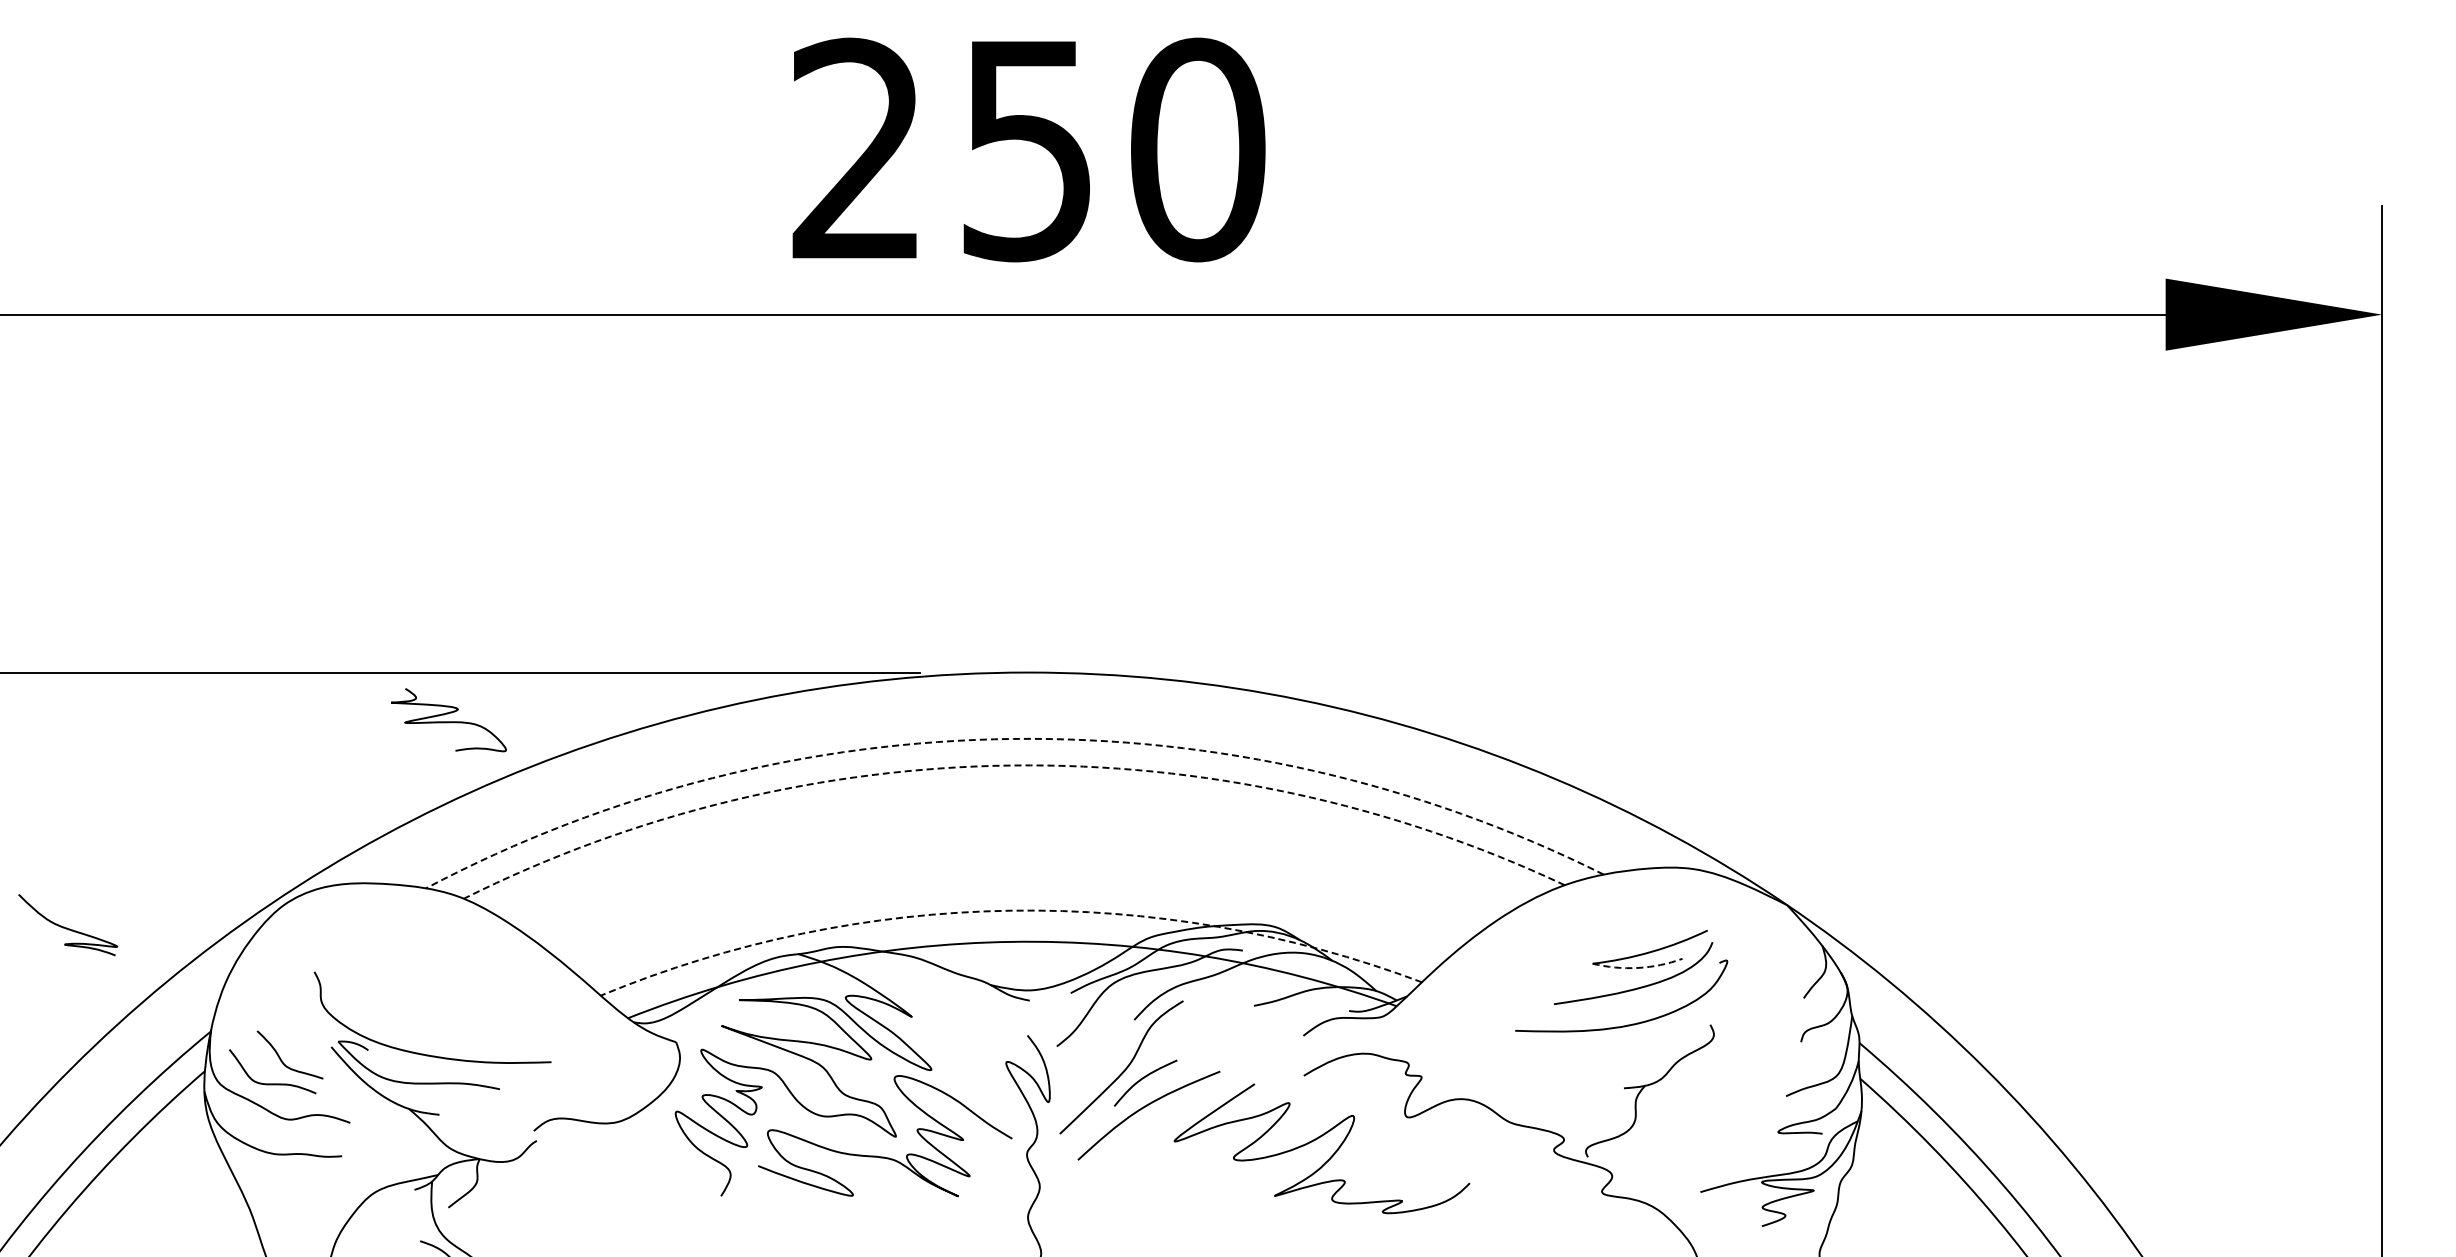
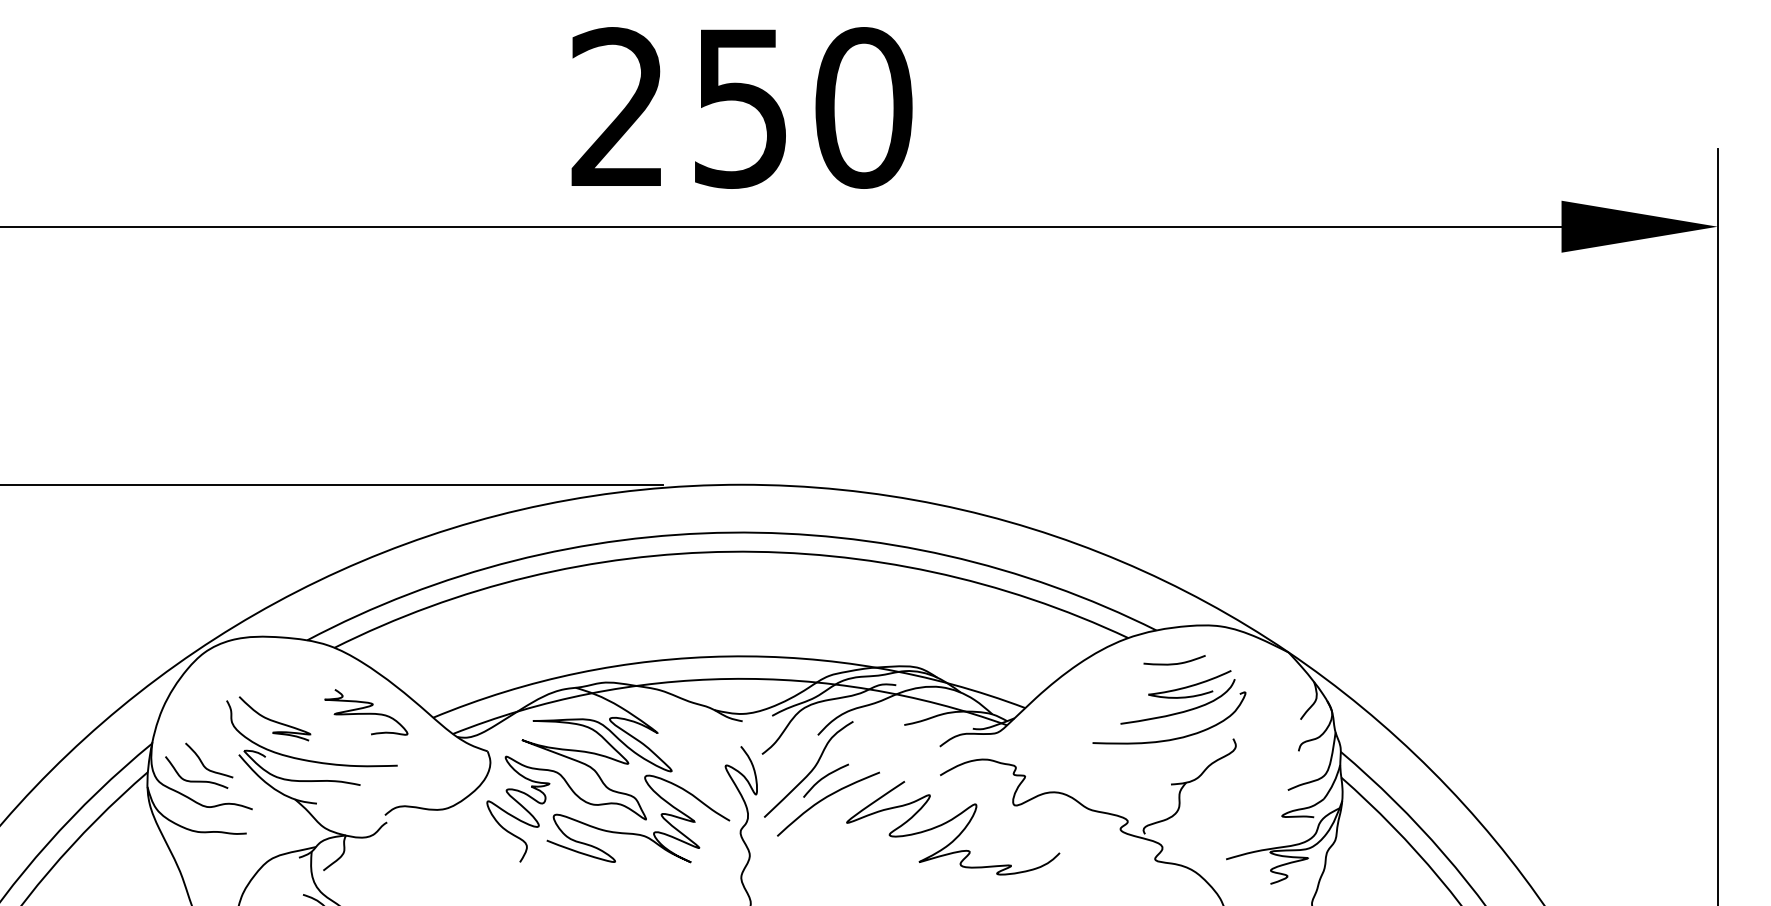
curve: (448, 721) -> (366, 713), moved
arc: (1013, 738) -> (730, 532), dashed -> solid
arc: (1012, 765) -> (730, 551), dashed -> solid
arc: (1010, 910) -> (728, 656), dashed -> solid
curve: (1629, 920) -> (1174, 663), added
curve: (67, 927) -> (274, 720), moved
arc: (1637, 967) -> (1180, 697), dashed -> solid

